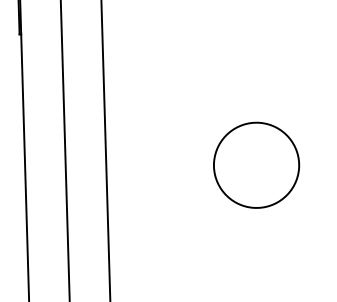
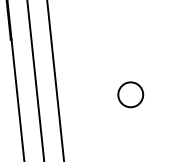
circle: (256, 164) -> (130, 94), size x0.6

